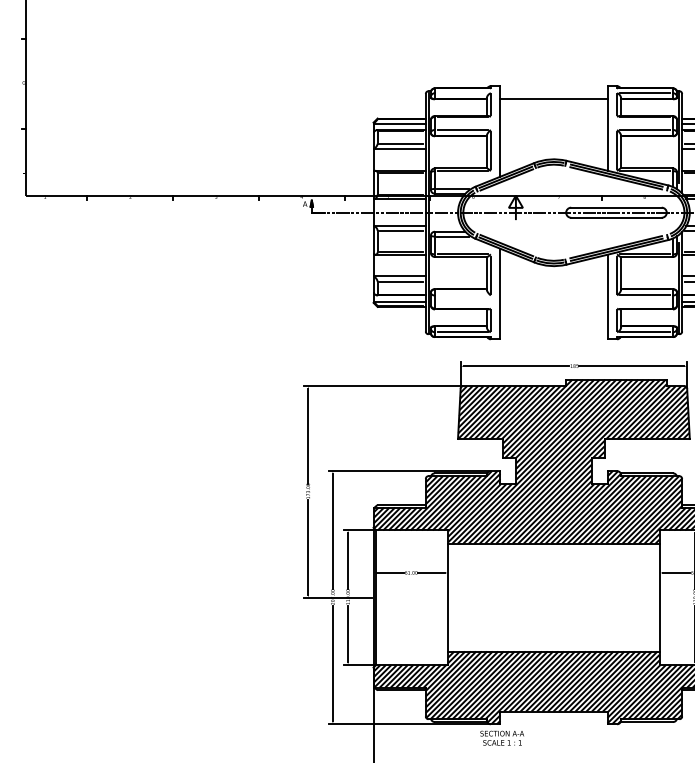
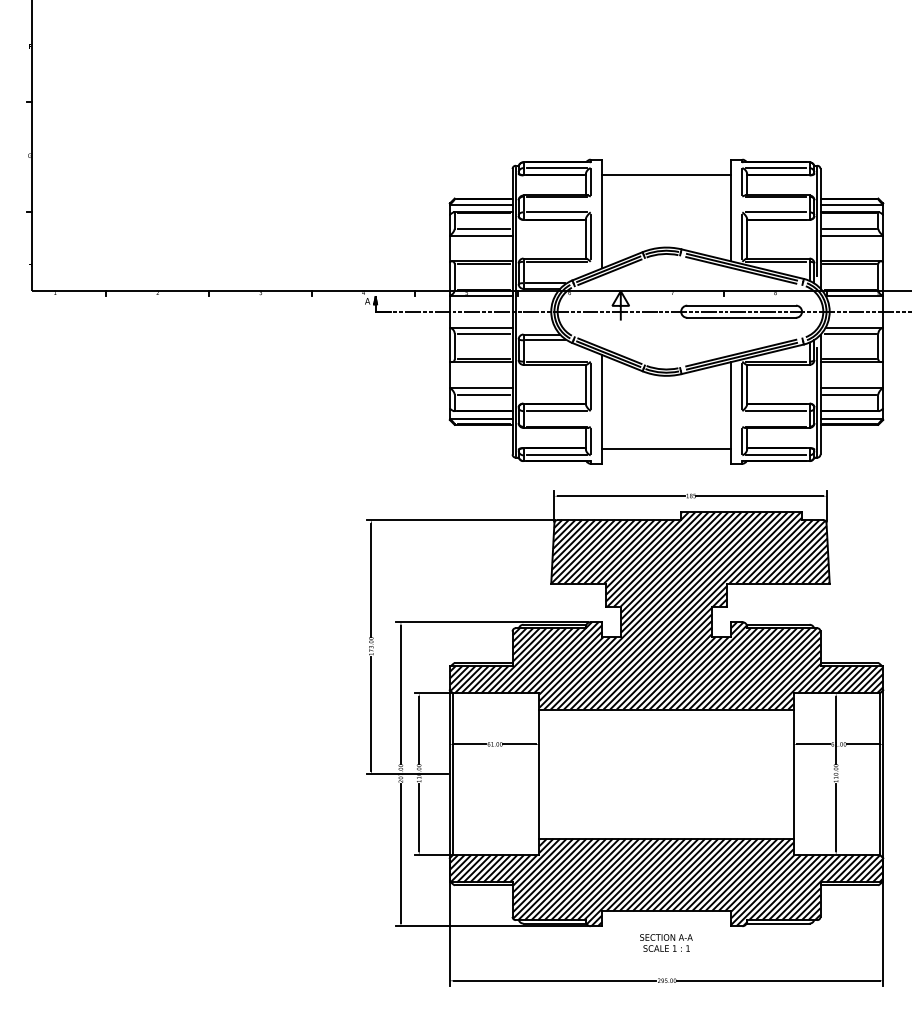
line: (462, 93) -> (556, 168), added
line: (462, 295) -> (556, 411), added
line: (553, 326) -> (666, 448), added
text: (502, 737) -> (666, 942), moved

